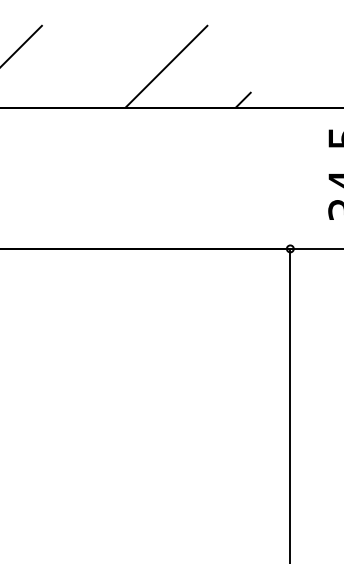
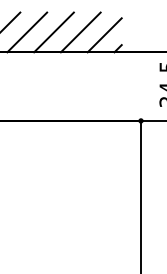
line: (56, 66) -> (27, 32), added
line: (110, 66) -> (53, 32), added
line: (215, 73) -> (104, 35), added

